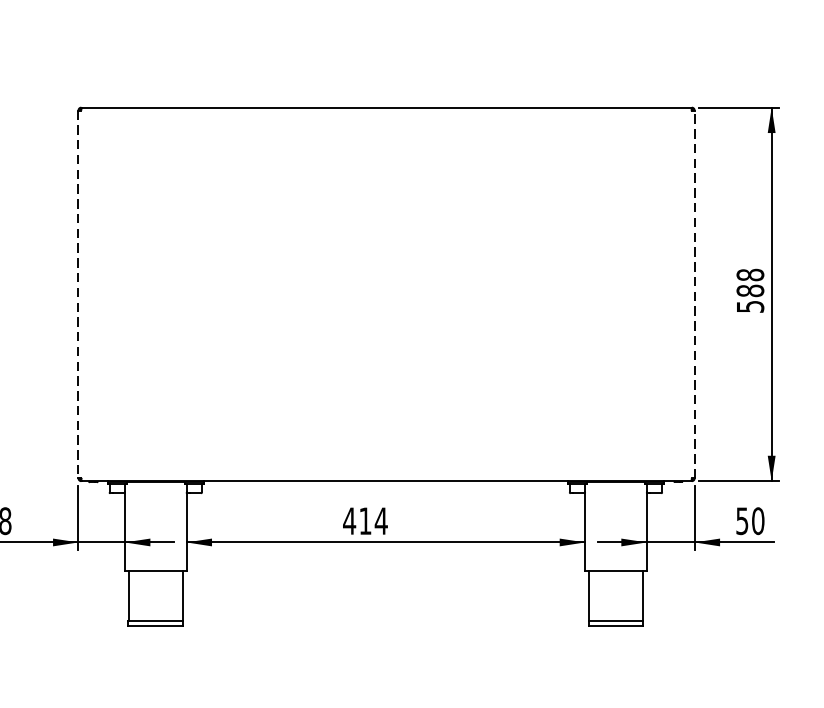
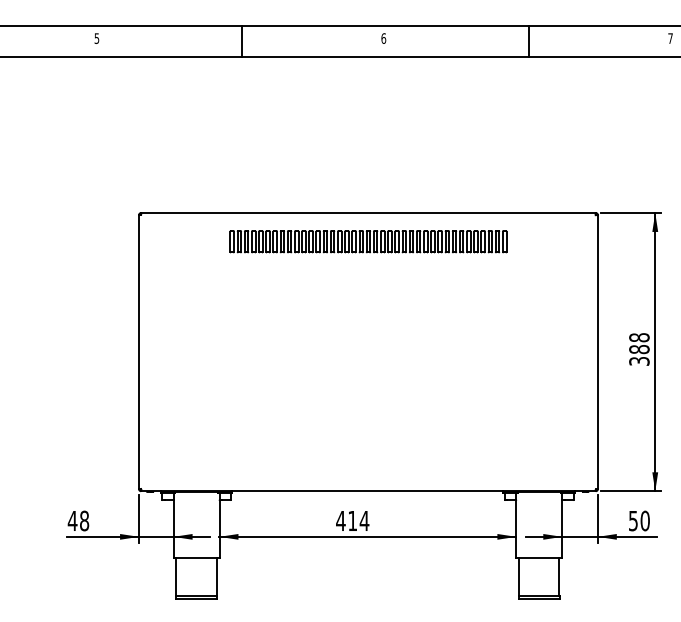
part: (386, 145) -> (368, 241), added
line: (79, 294) -> (139, 352), dashed -> solid
line: (694, 294) -> (597, 352), dashed -> solid
text: (749, 306) -> (638, 361), 588 -> 388

